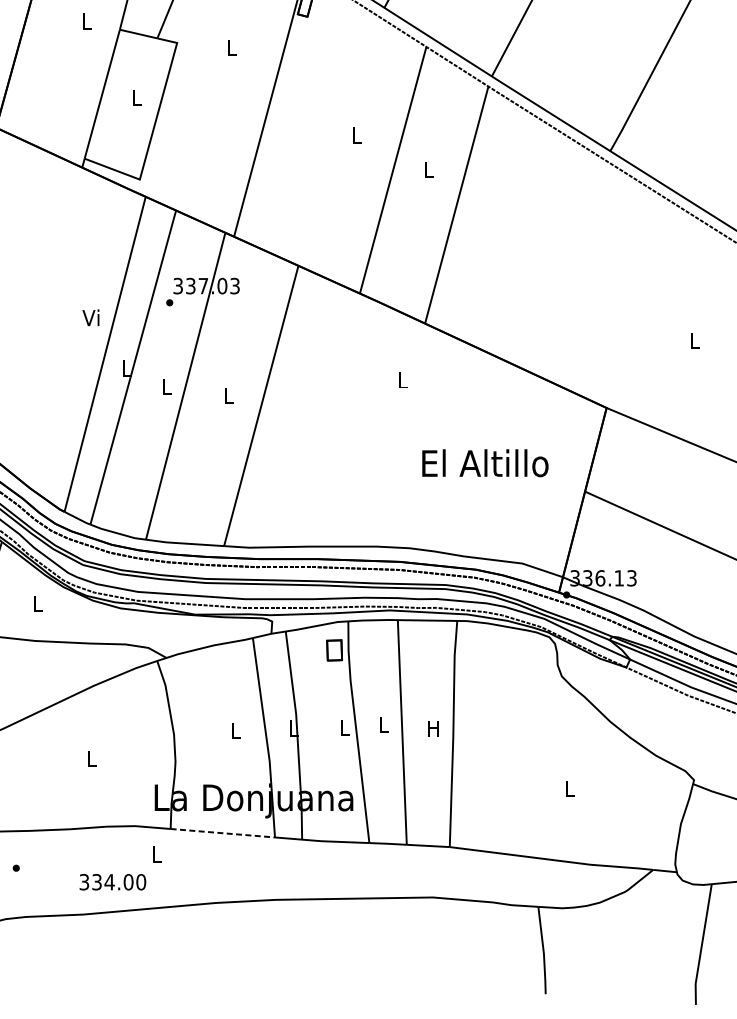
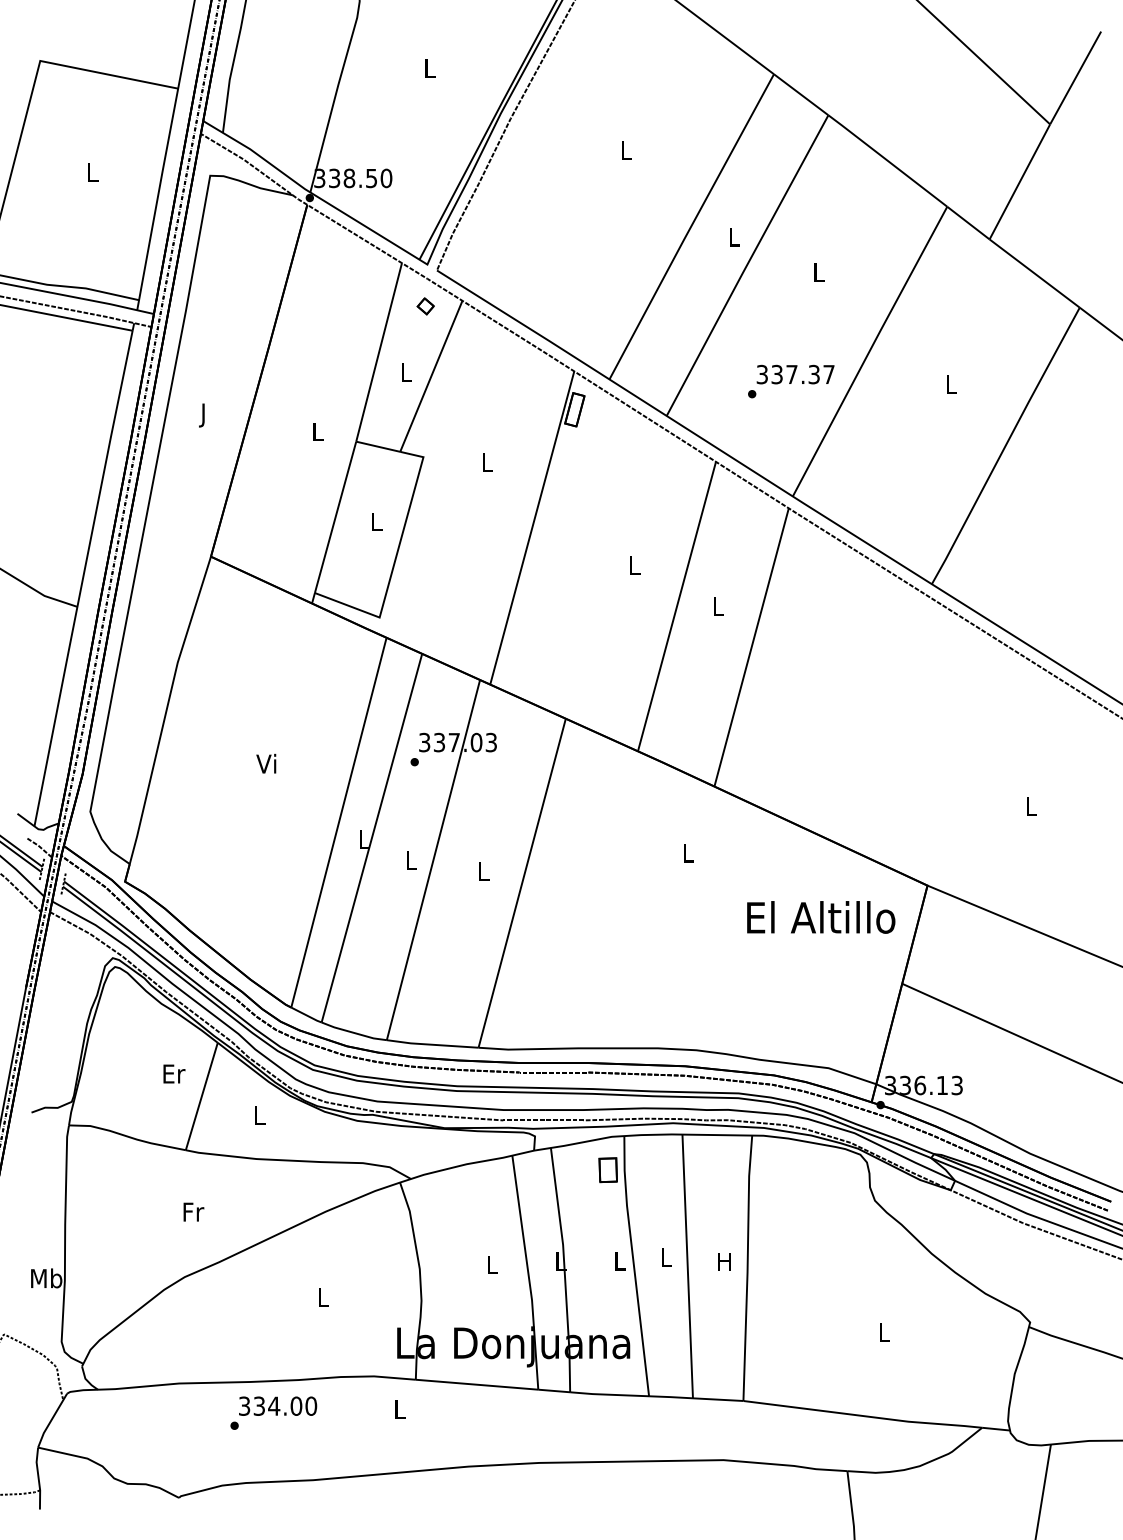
text: (91, 317) -> (266, 763), moved
text: (485, 463) -> (821, 917), moved
line: (223, 833) -> (477, 1384), dashed -> solid
text: (113, 881) -> (278, 1405), moved

